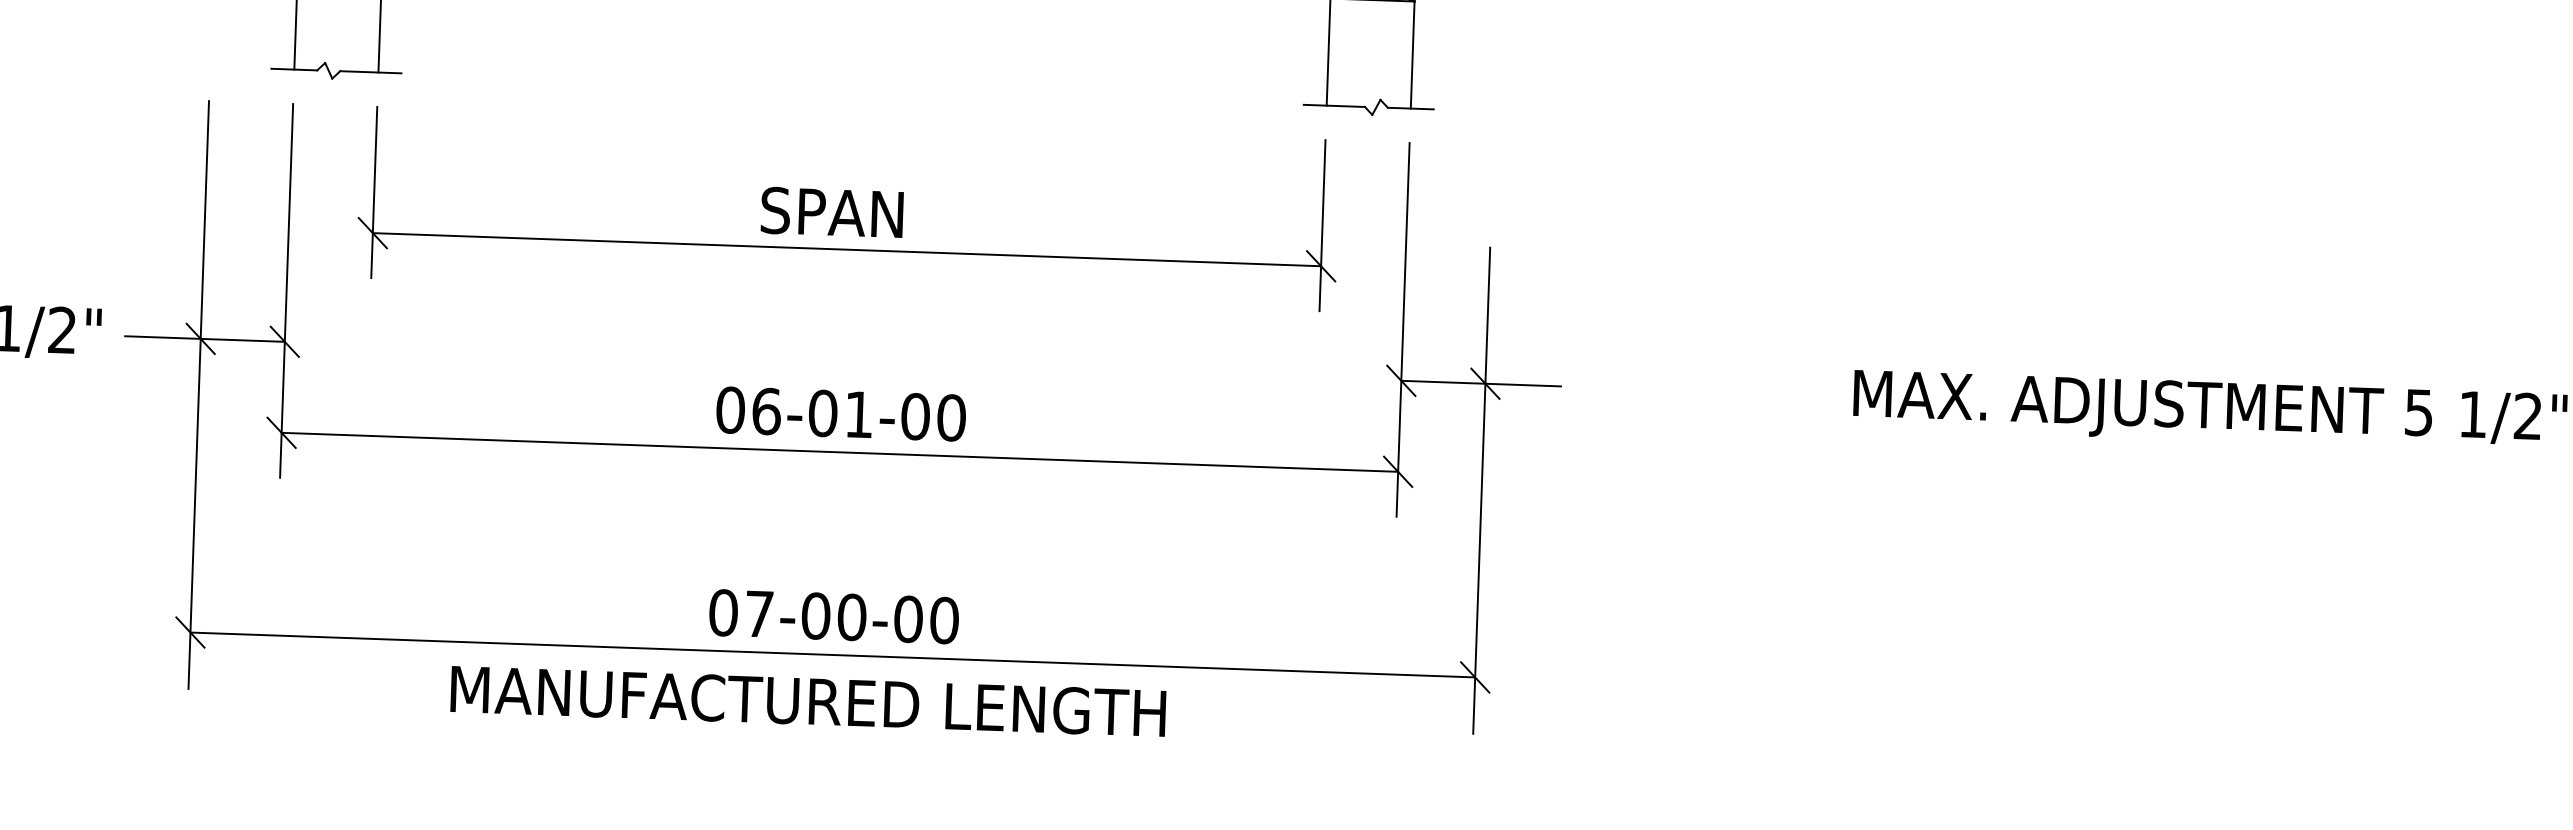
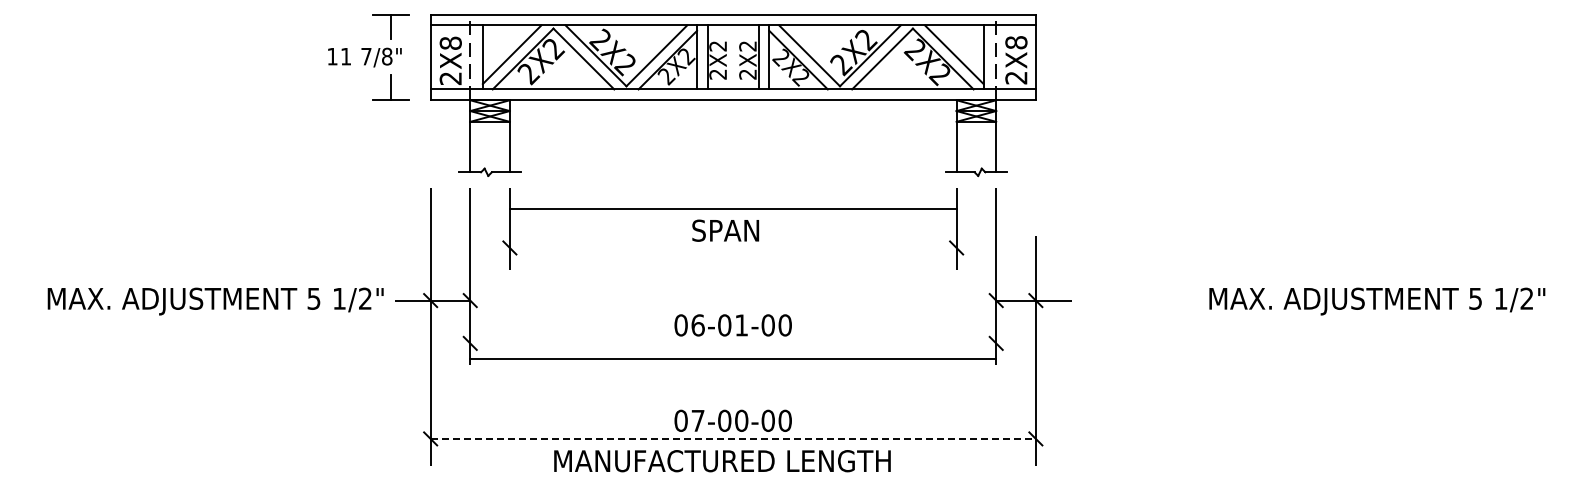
line: (845, 248) -> (732, 208), moved
line: (840, 452) -> (733, 359), moved
line: (833, 654) -> (733, 438), solid -> dashed

